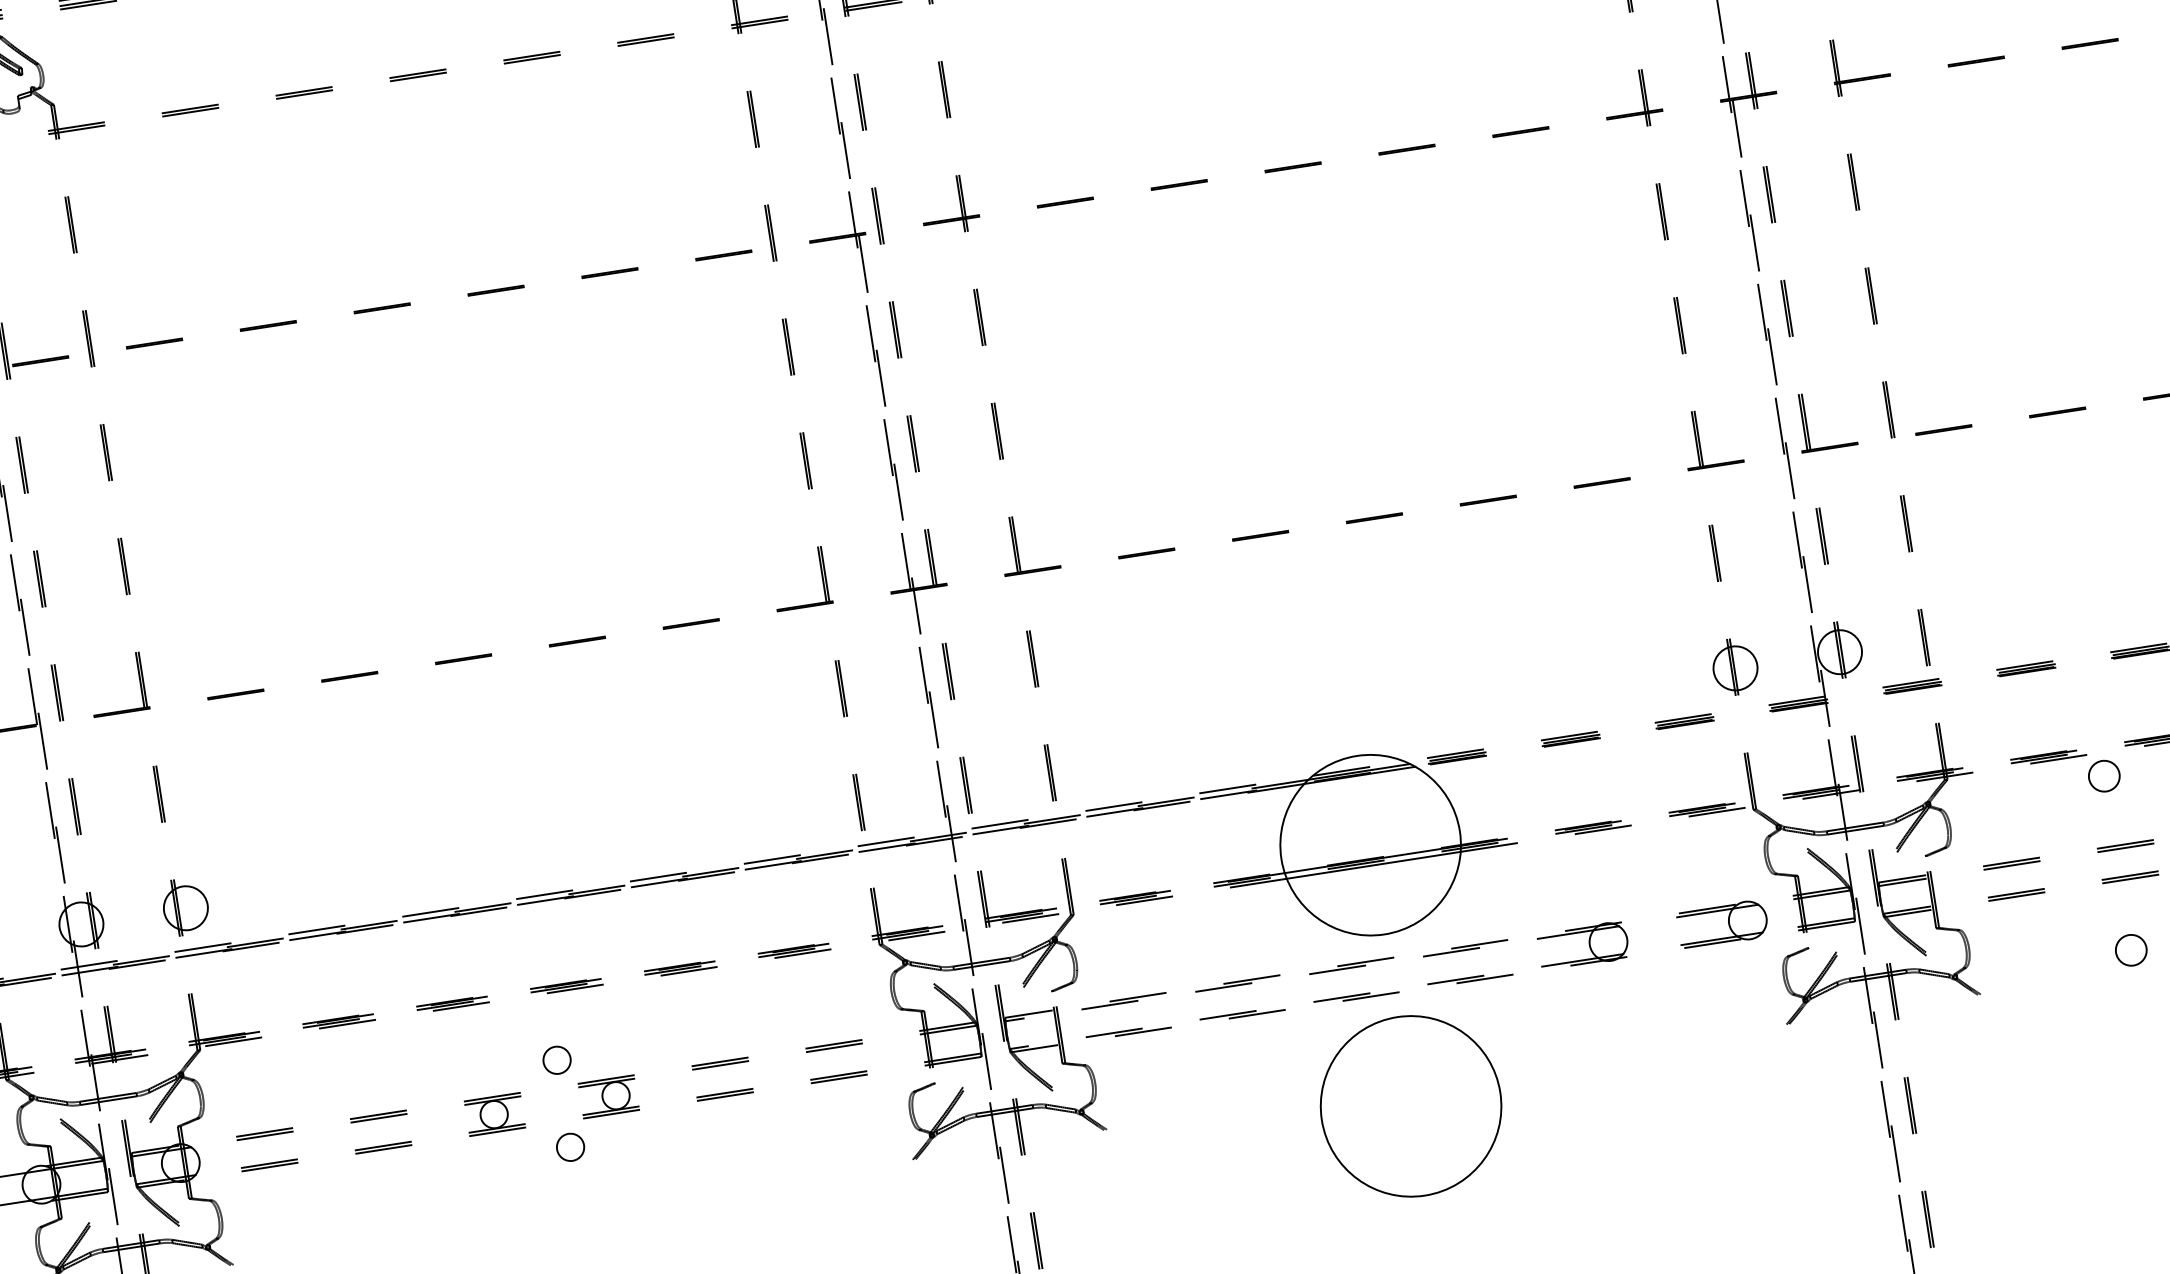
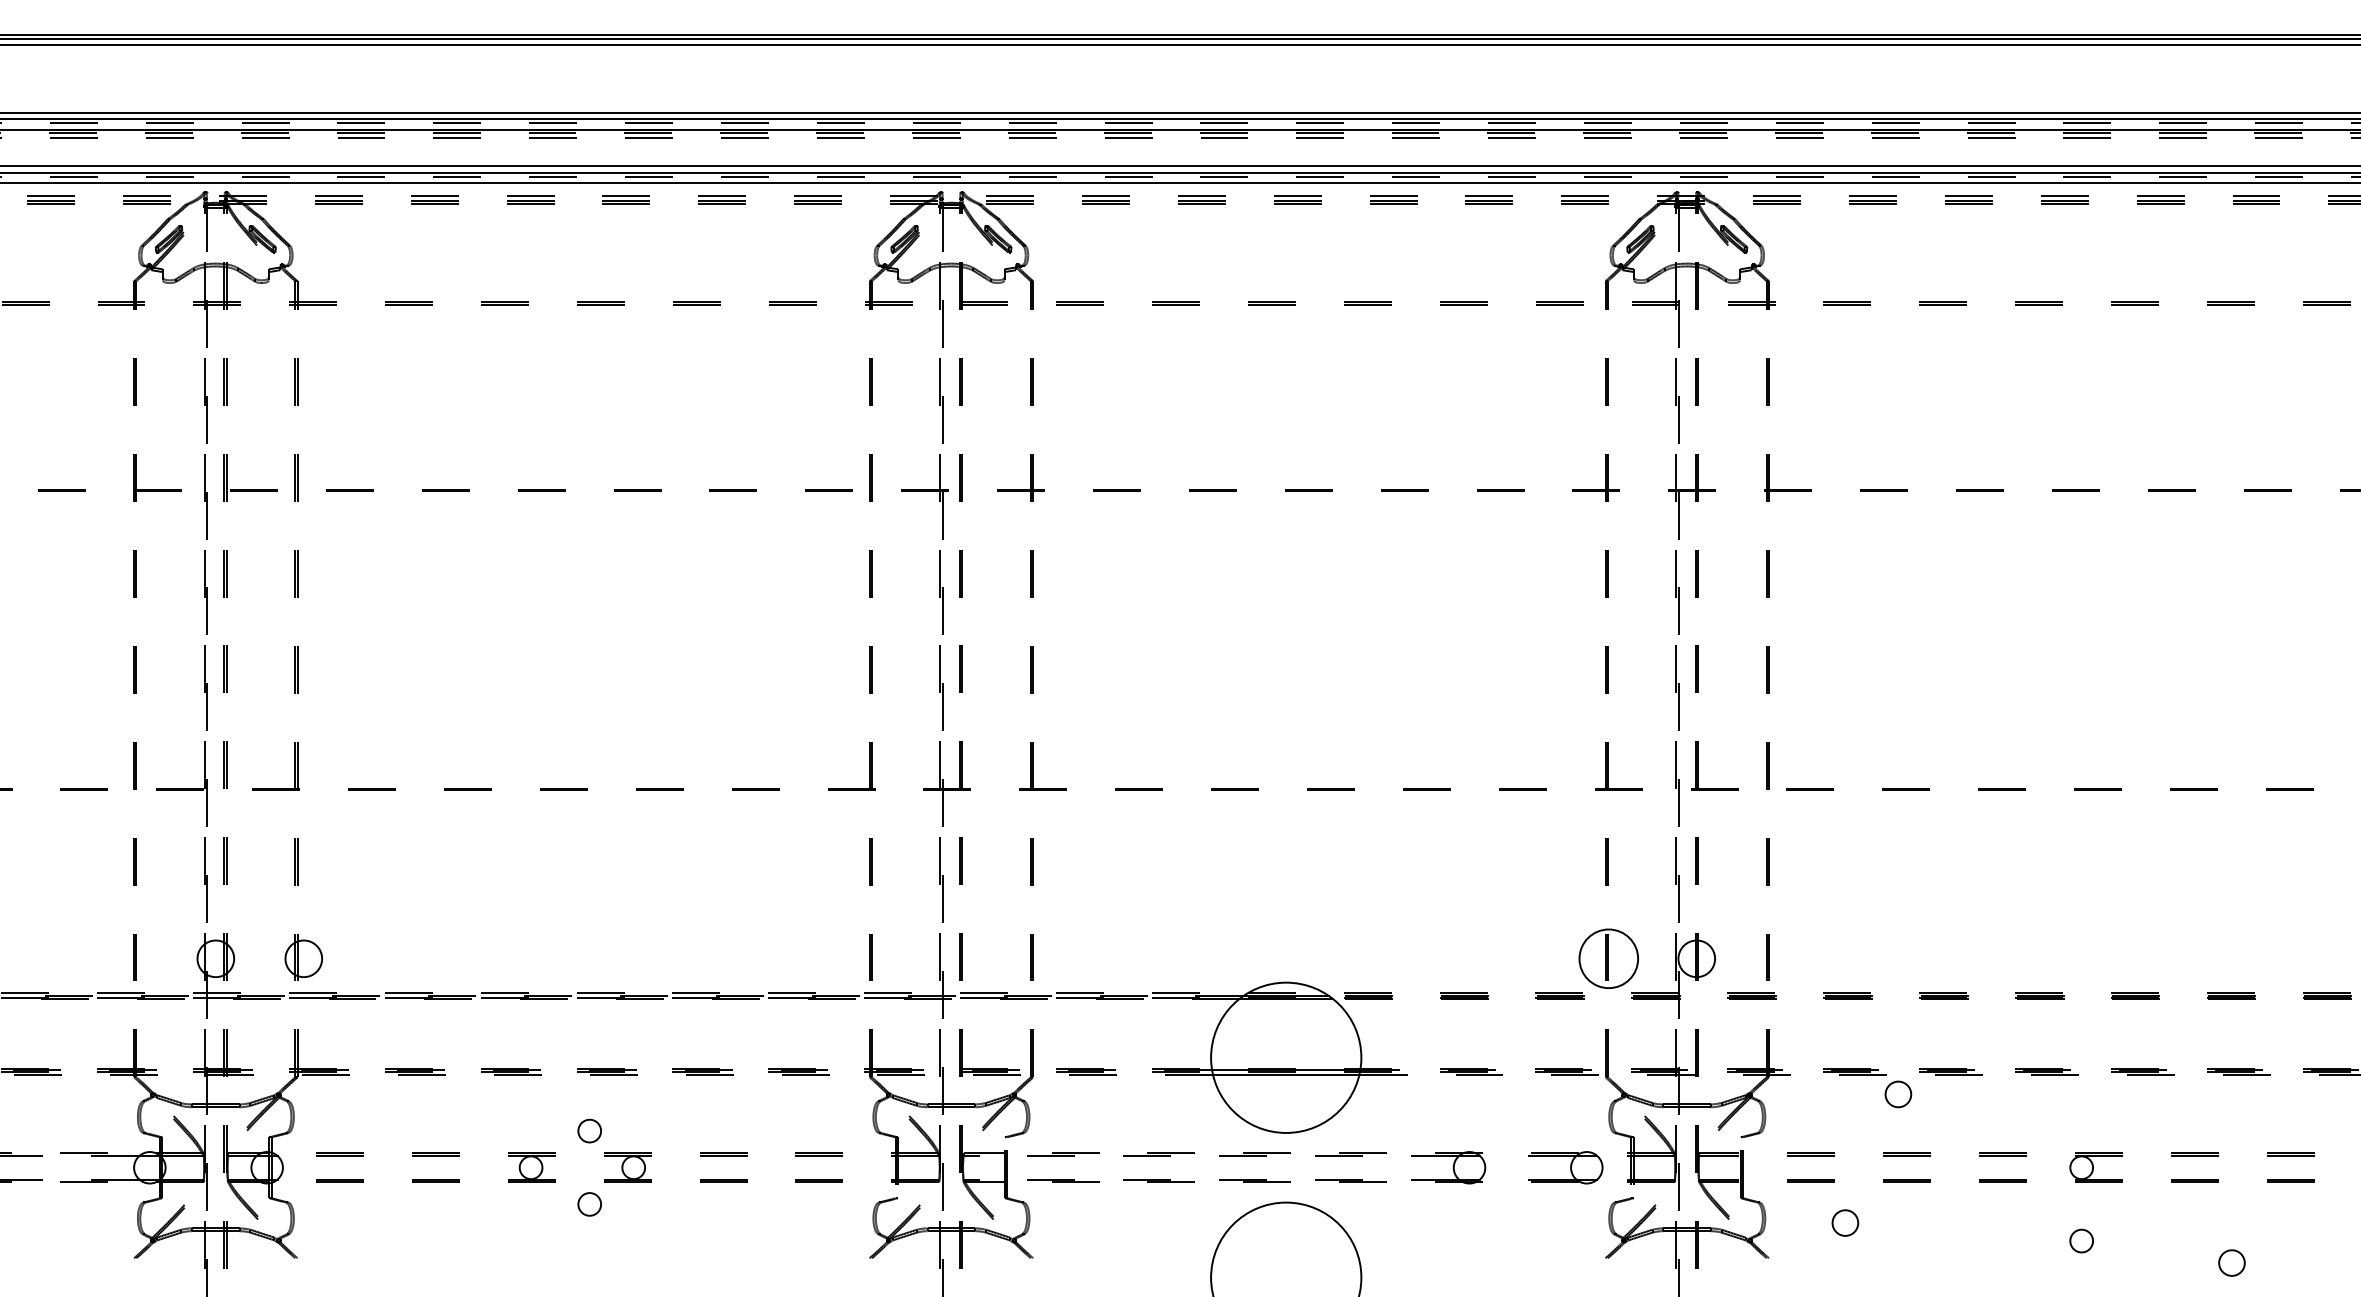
circle: (1735, 668) -> (1608, 958), size x1.6
circle: (2131, 949) -> (1845, 1222), moved

